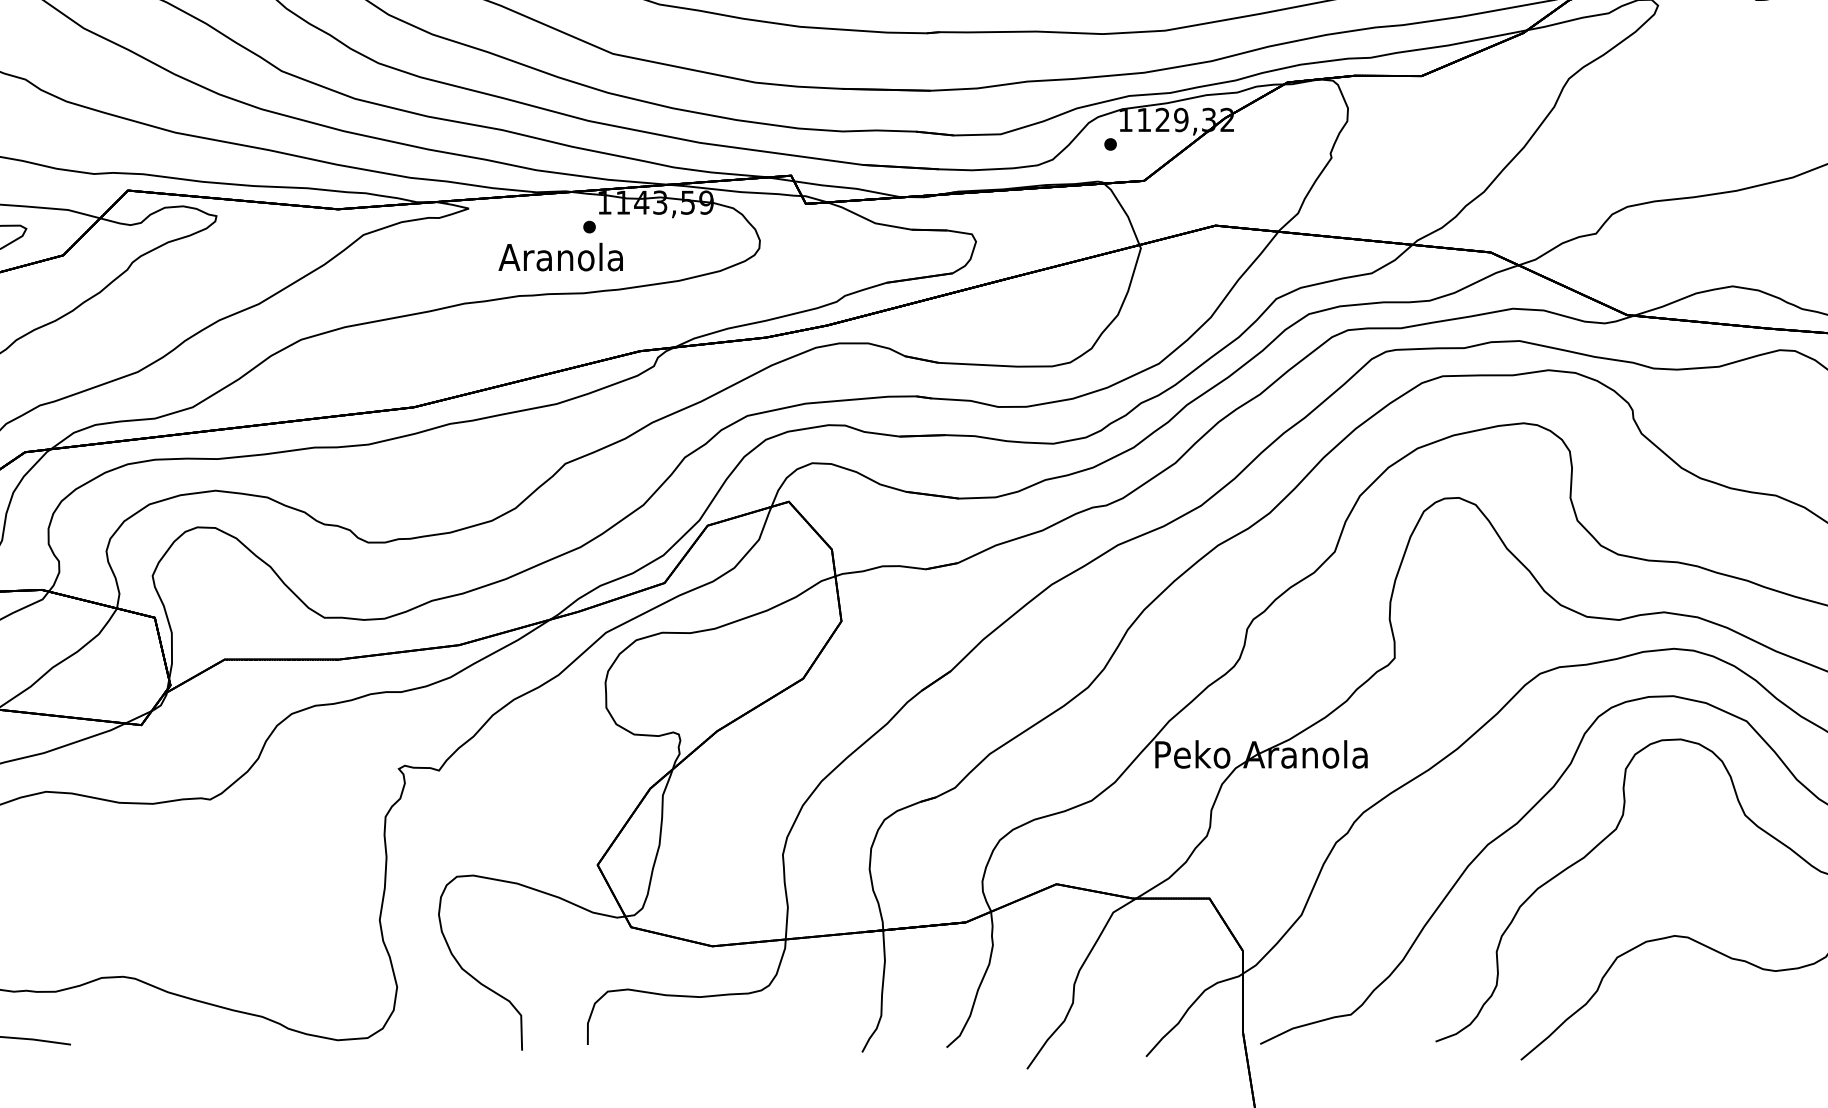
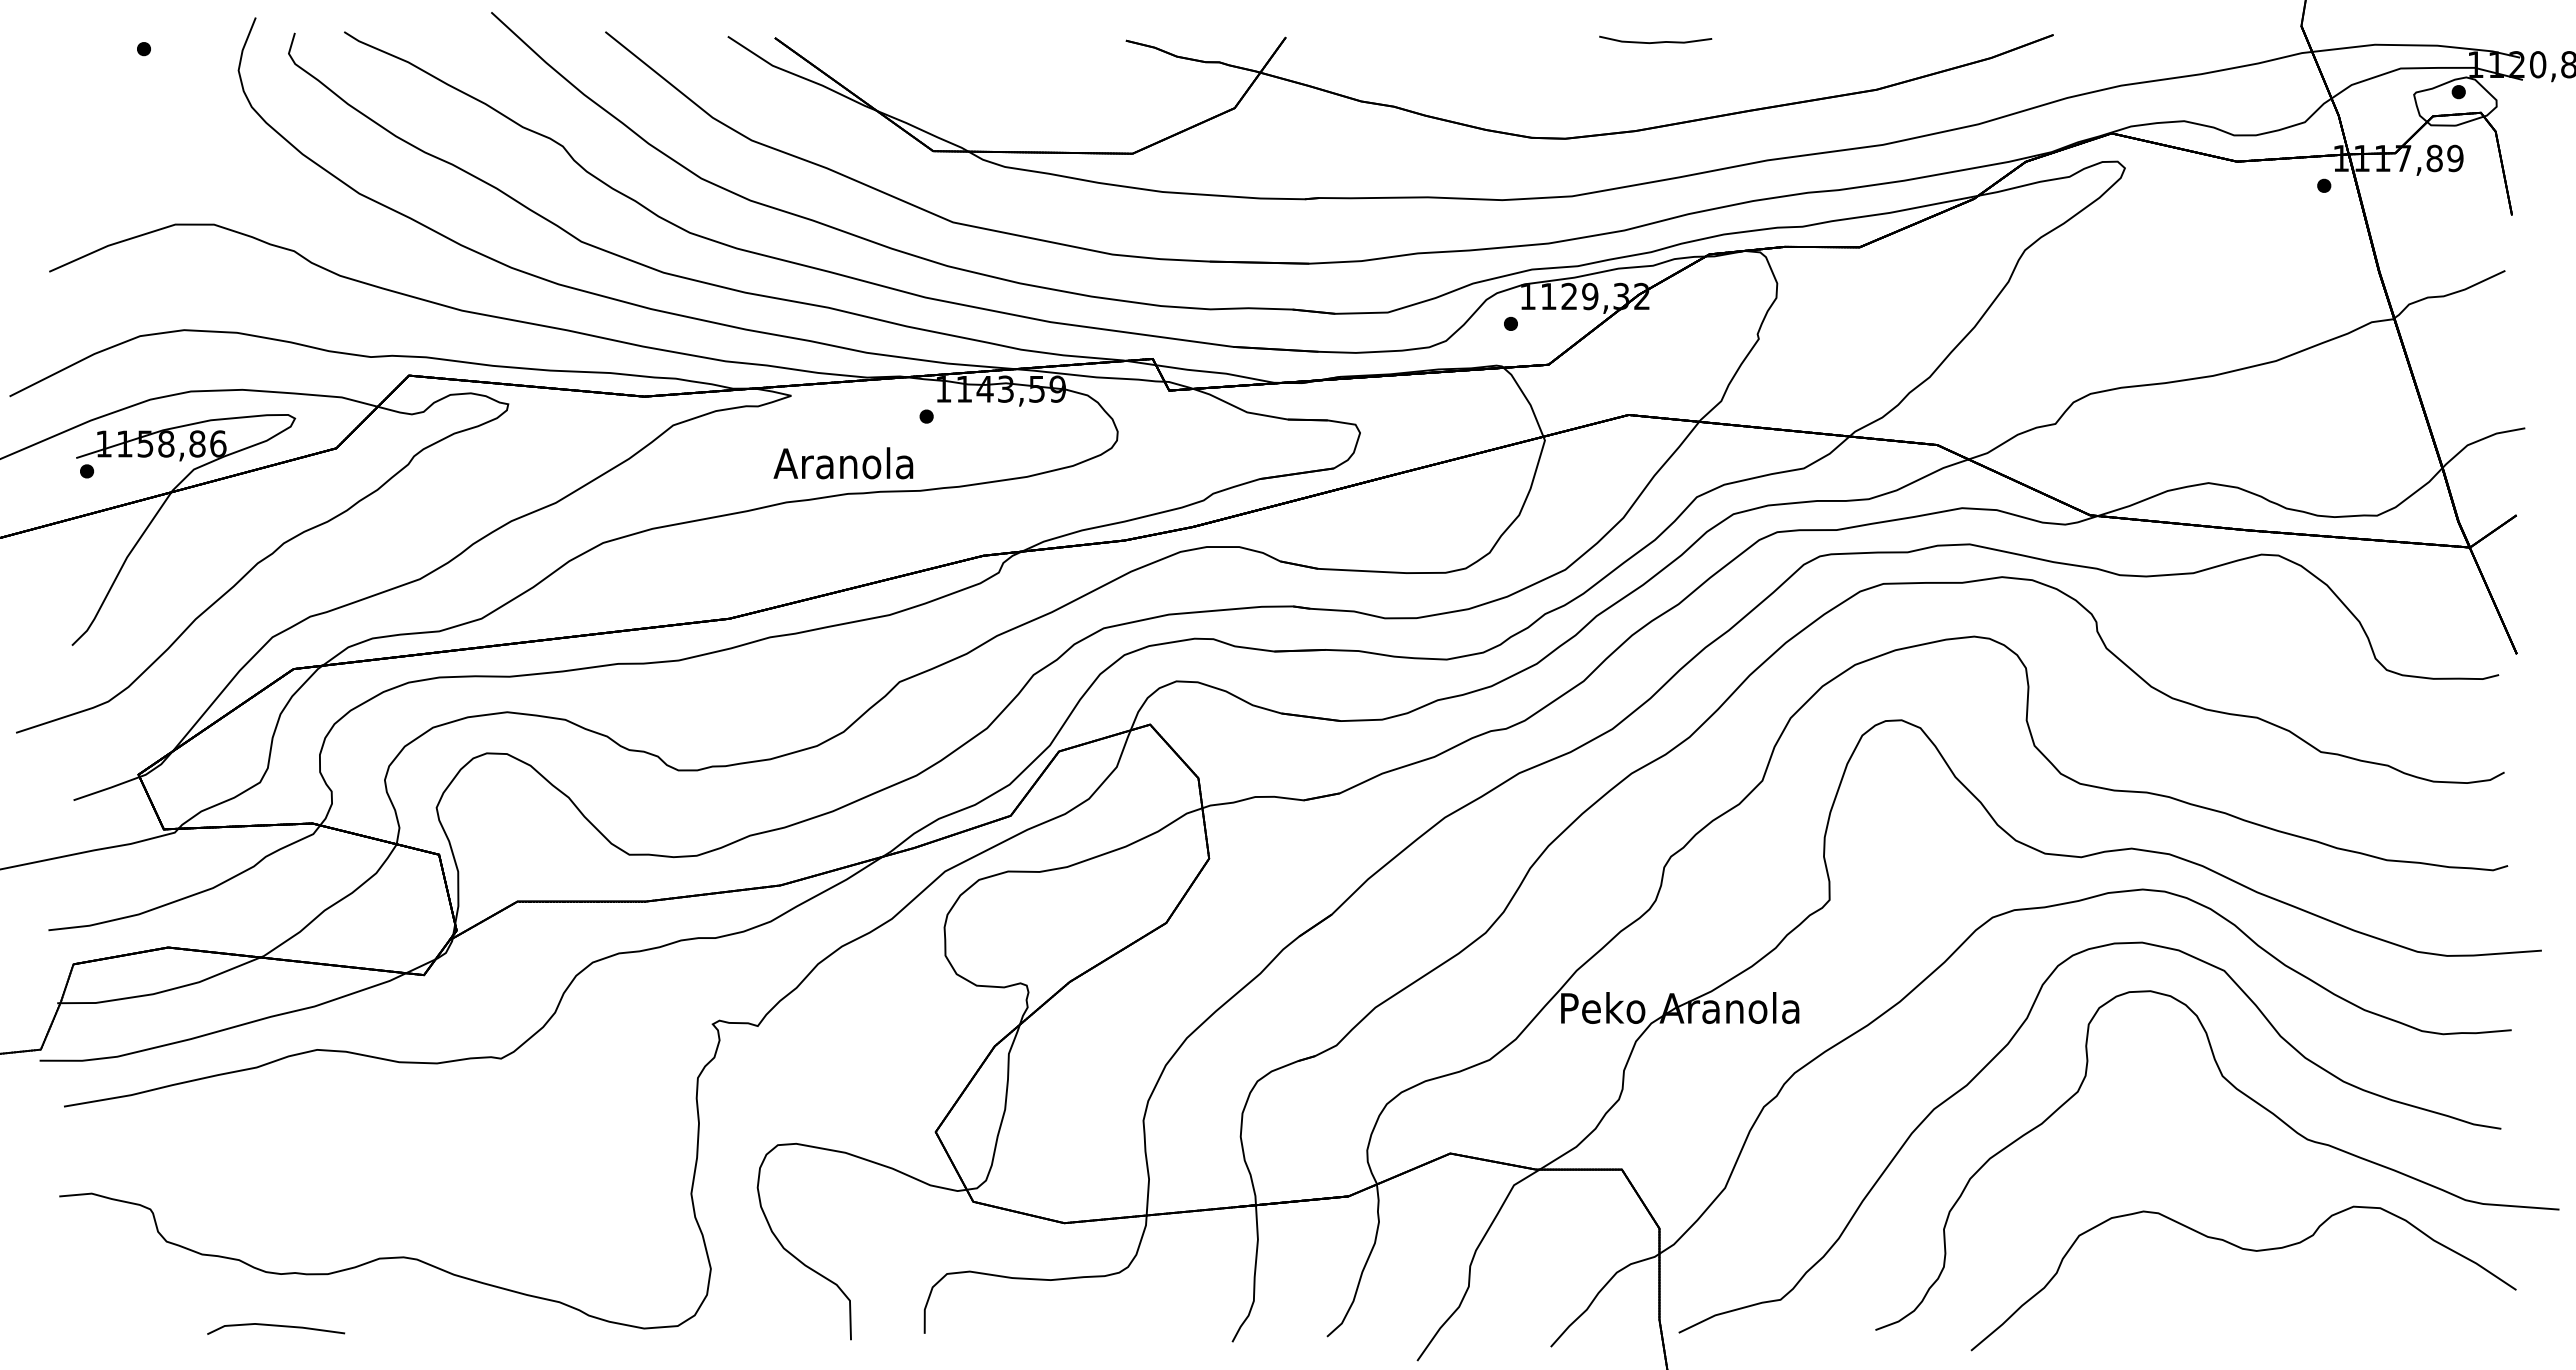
text: (560, 257) -> (843, 463), moved

